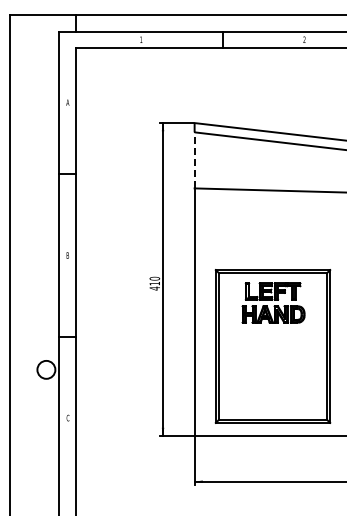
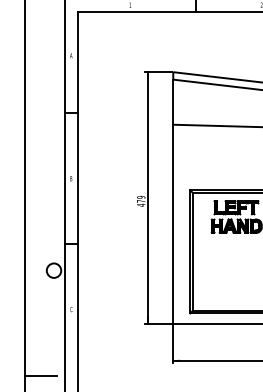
line: (194, 159) -> (173, 101), dashed -> solid
text: (154, 281) -> (140, 199), 410 -> 479
line: (29, 500) -> (40, 375), added

